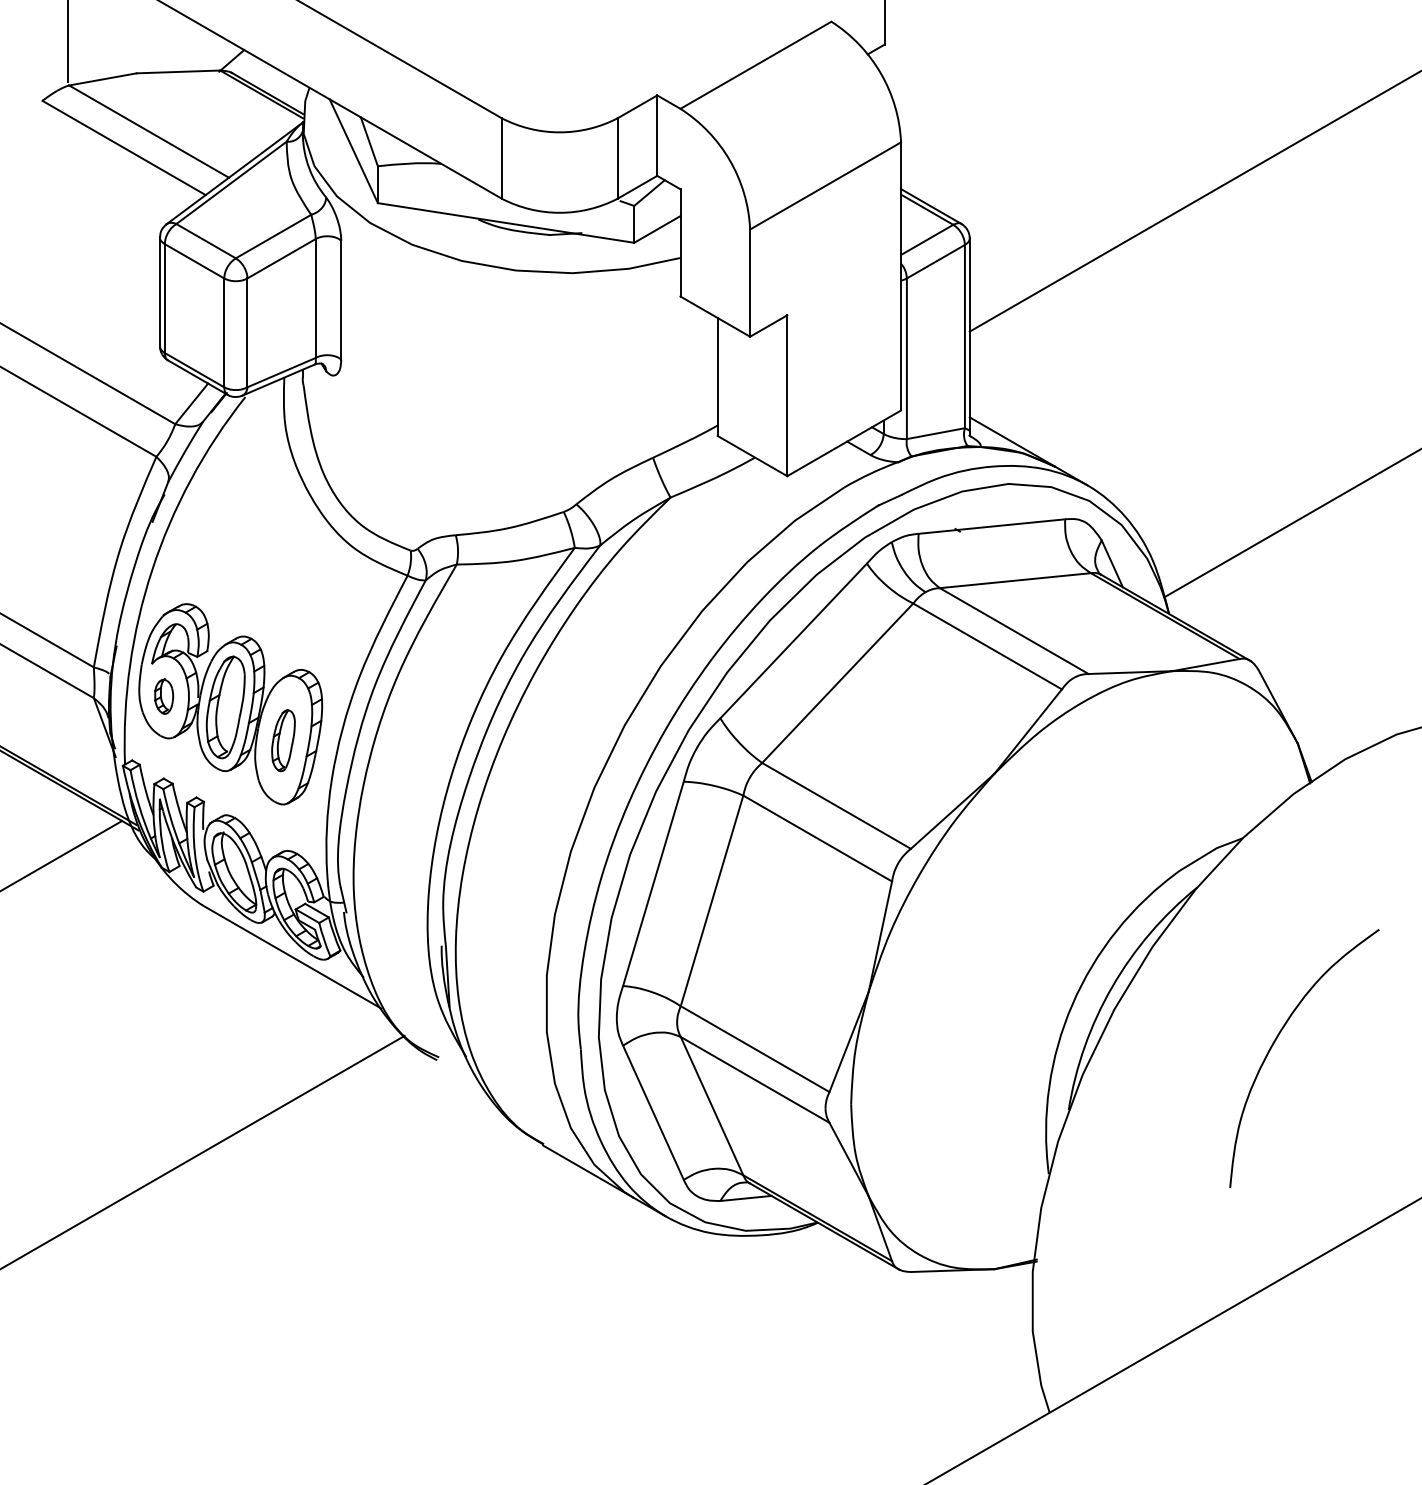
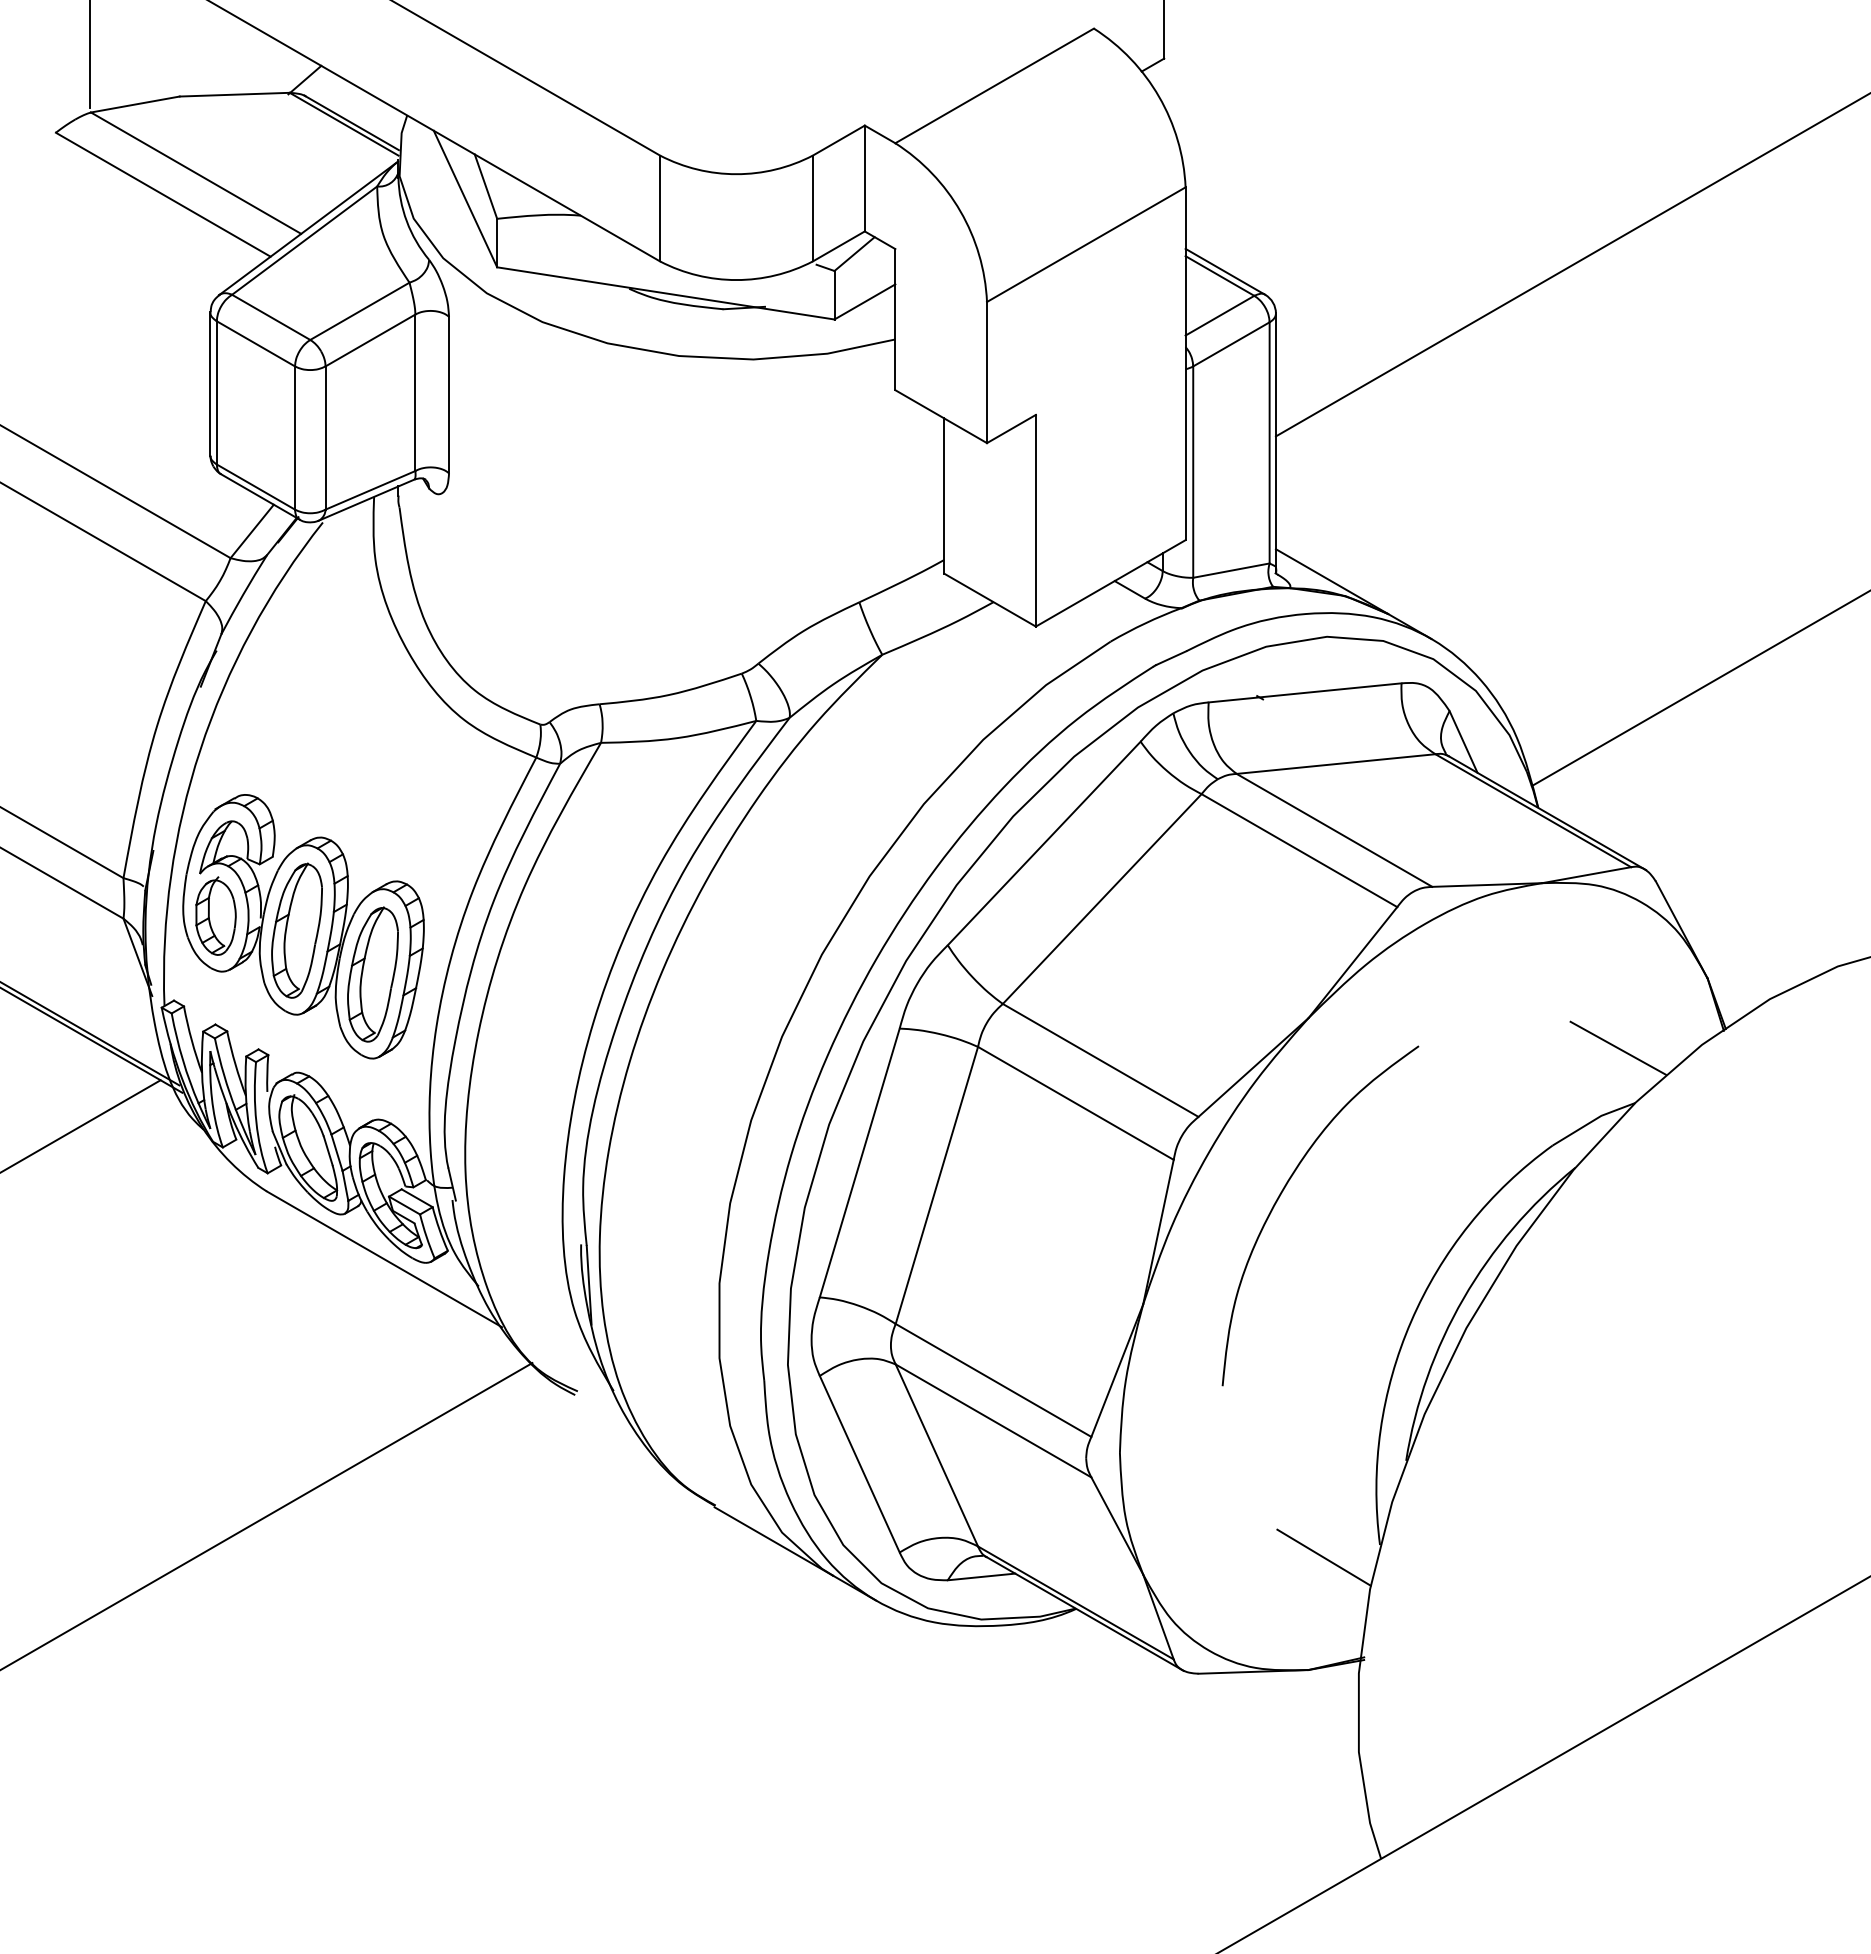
part: (163, 695) -> (215, 915), size x1.67
part: (283, 740) -> (372, 974), size x1.67
line: (1229, 796) -> (1617, 1047), added
curve: (1275, 1041) -> (1282, 1193), moved
line: (1005, 1183) -> (1323, 1557), added

